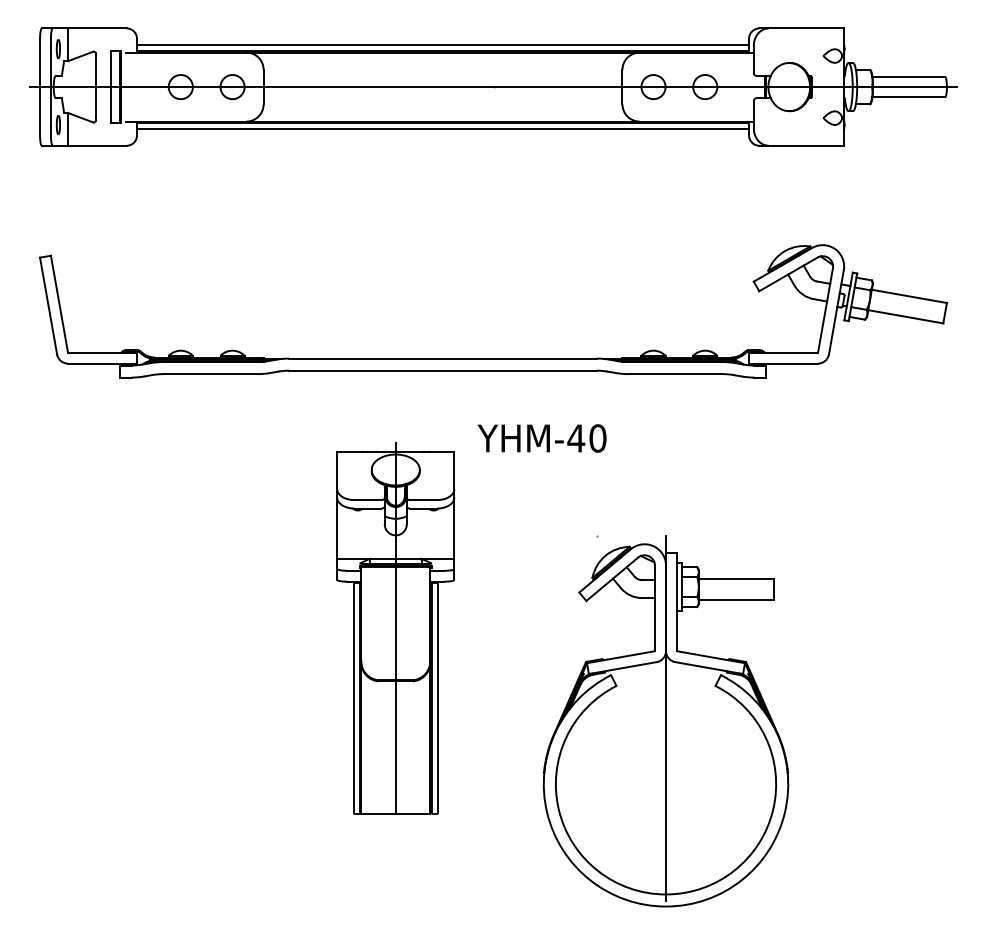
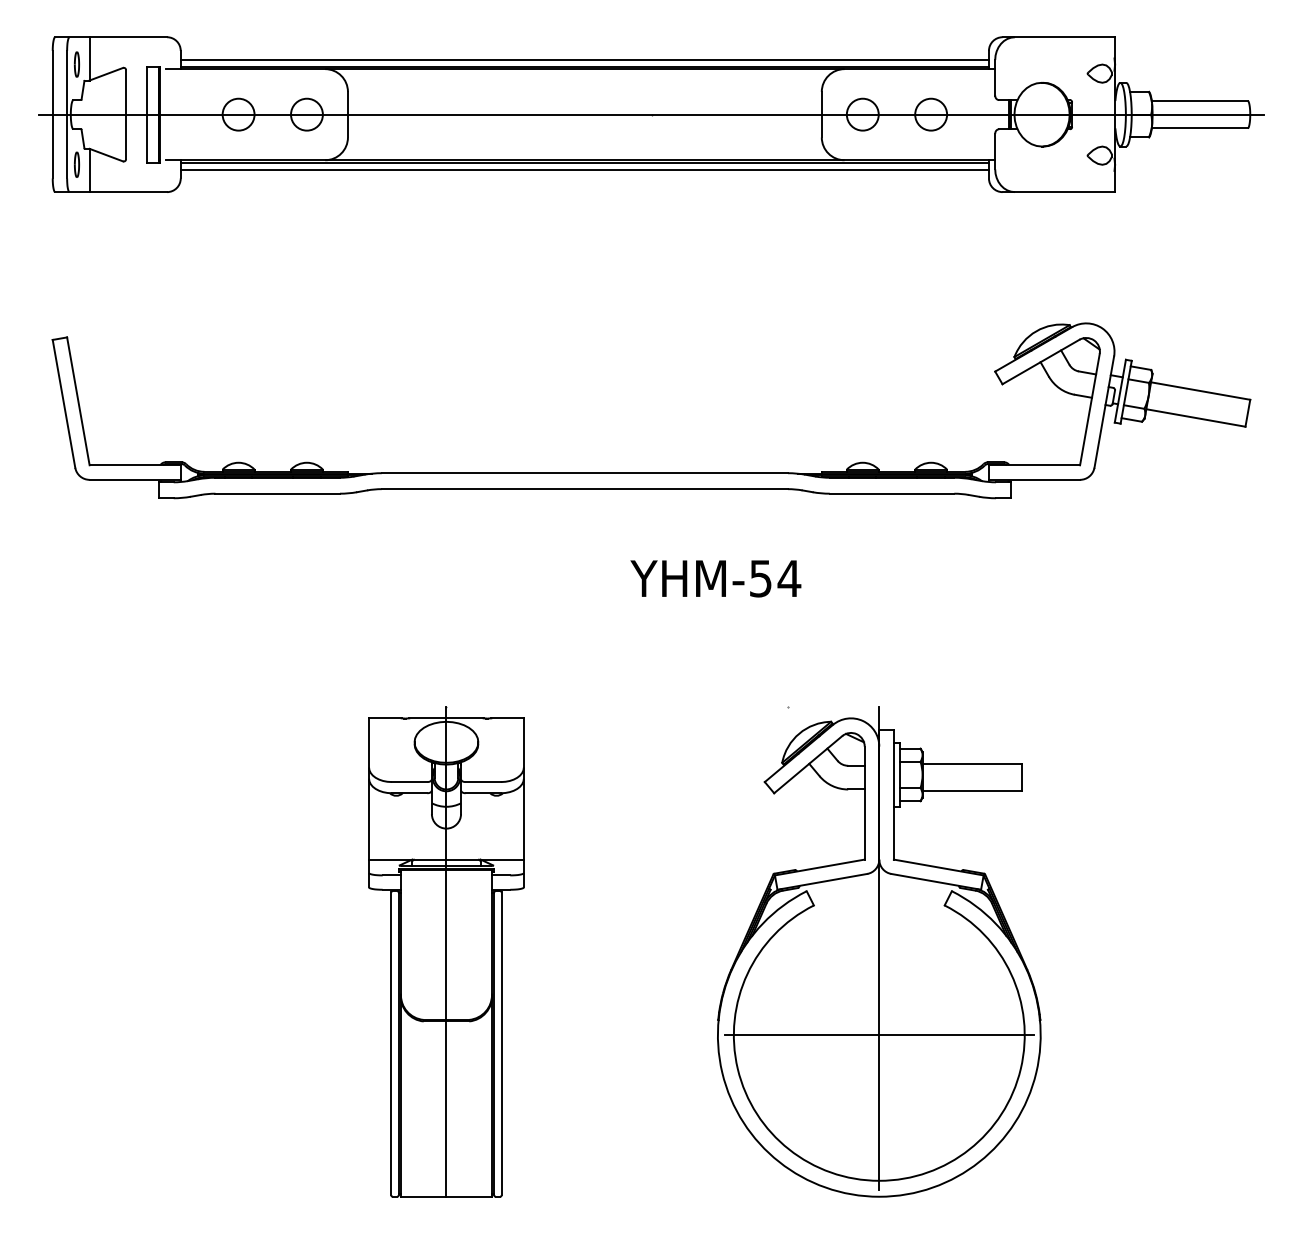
text: (586, 438) -> (774, 578), YHM-40 -> YHM-54
part: (395, 628) -> (446, 951), moved
line: (665, 784) -> (878, 1035), added

